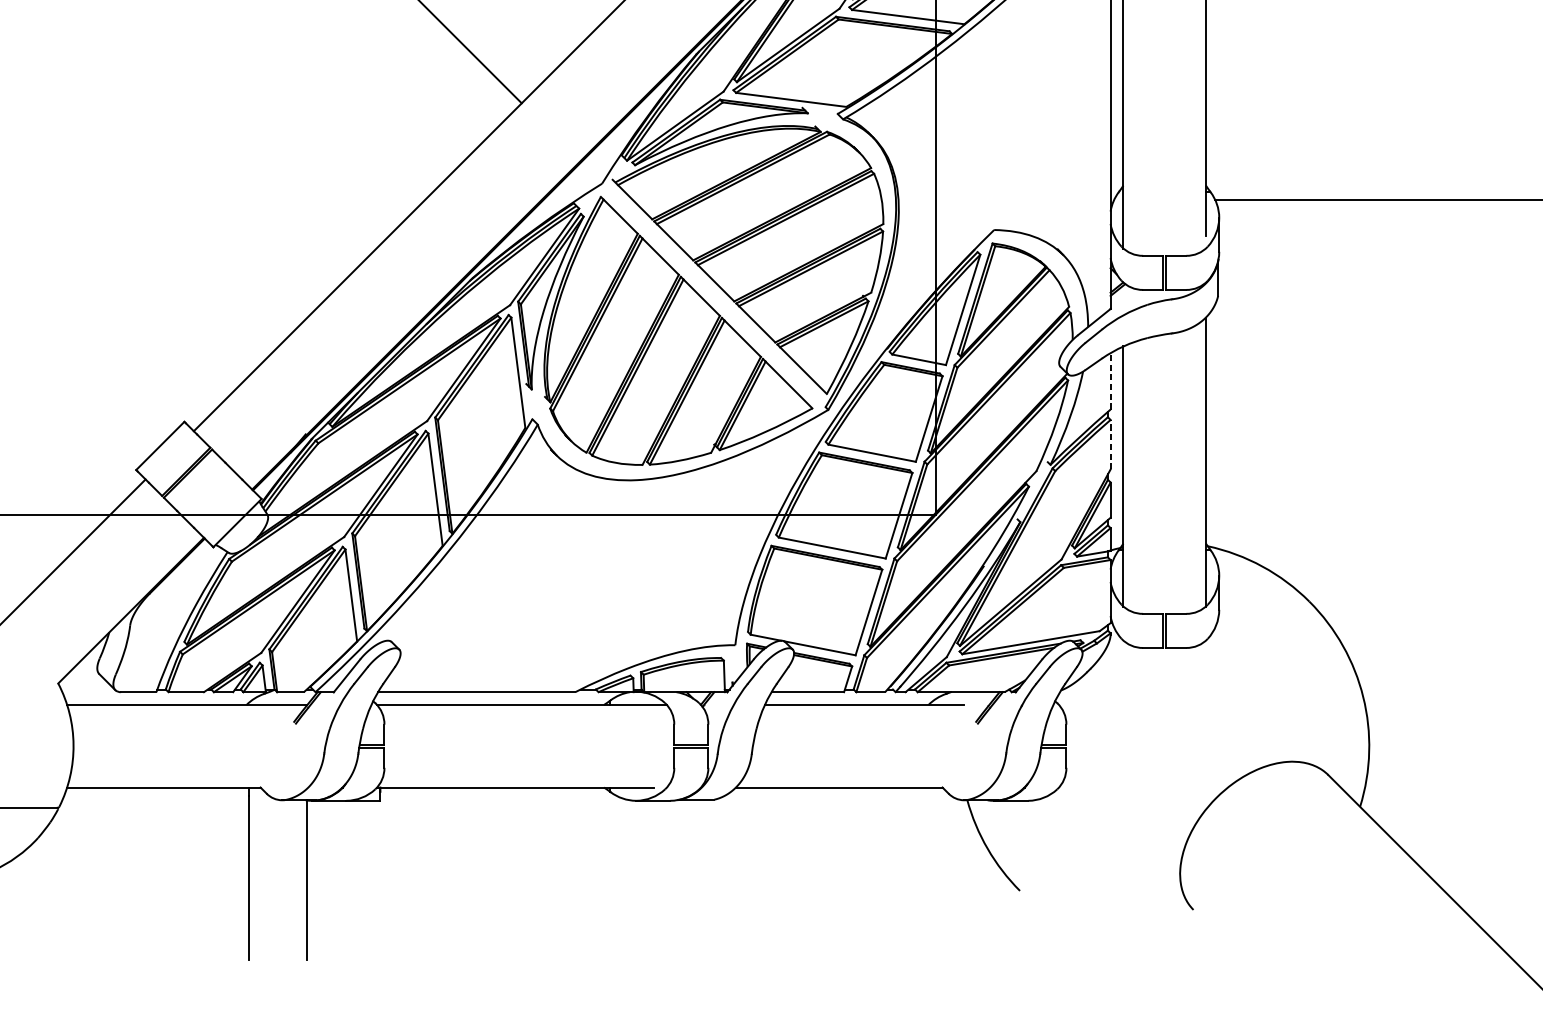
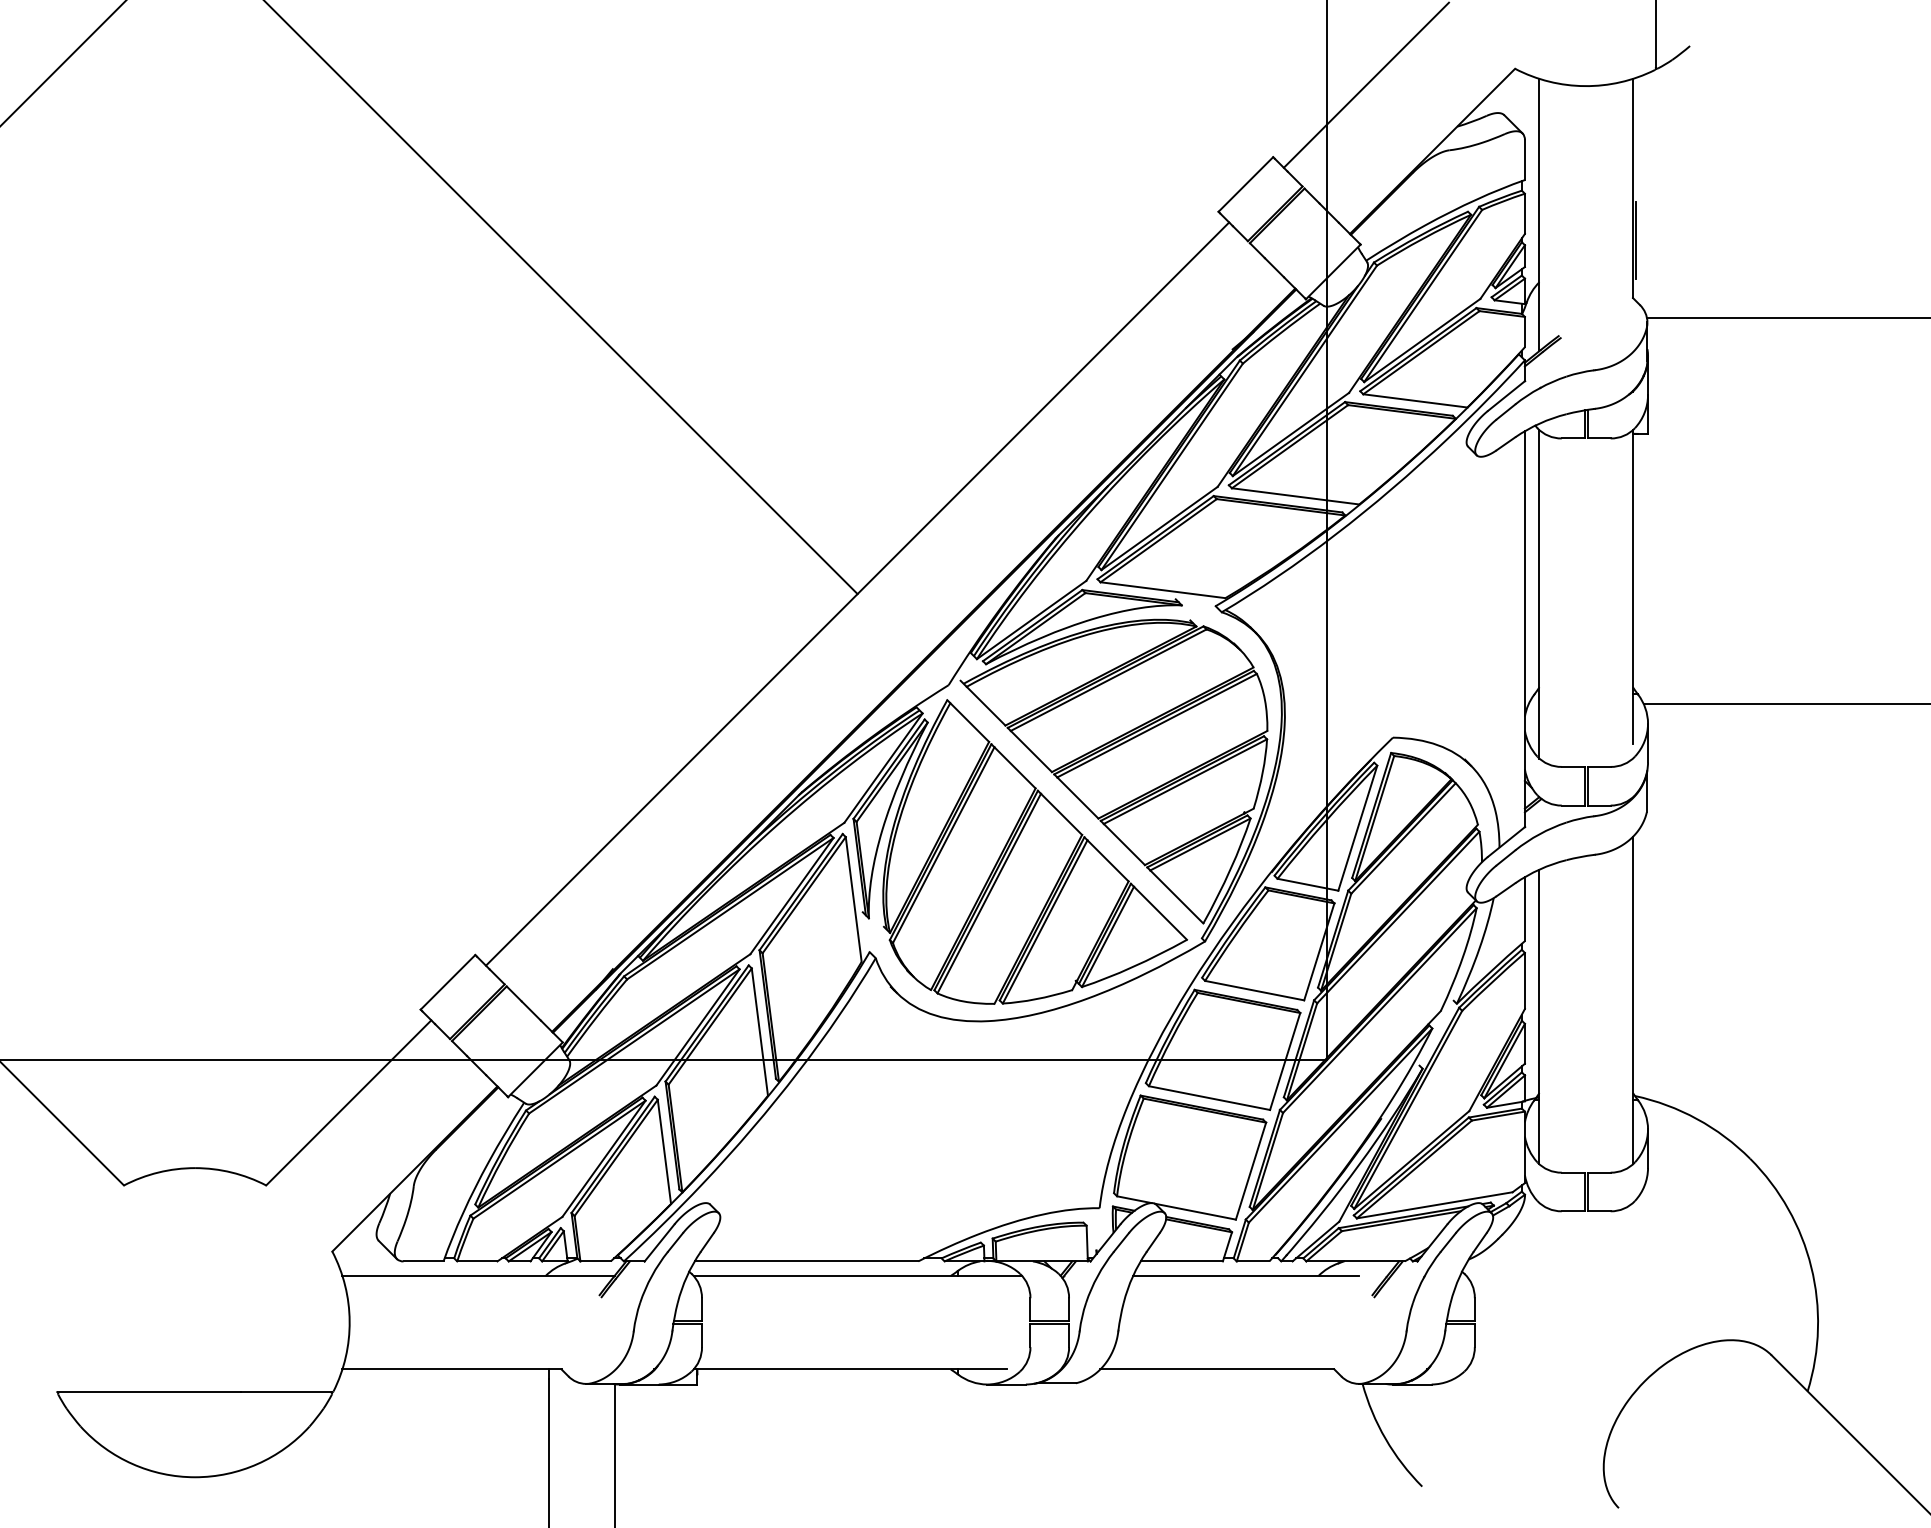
line: (1110, 380) -> (1524, 908), dashed -> solid
line: (1110, 444) -> (1524, 980), dashed -> solid

